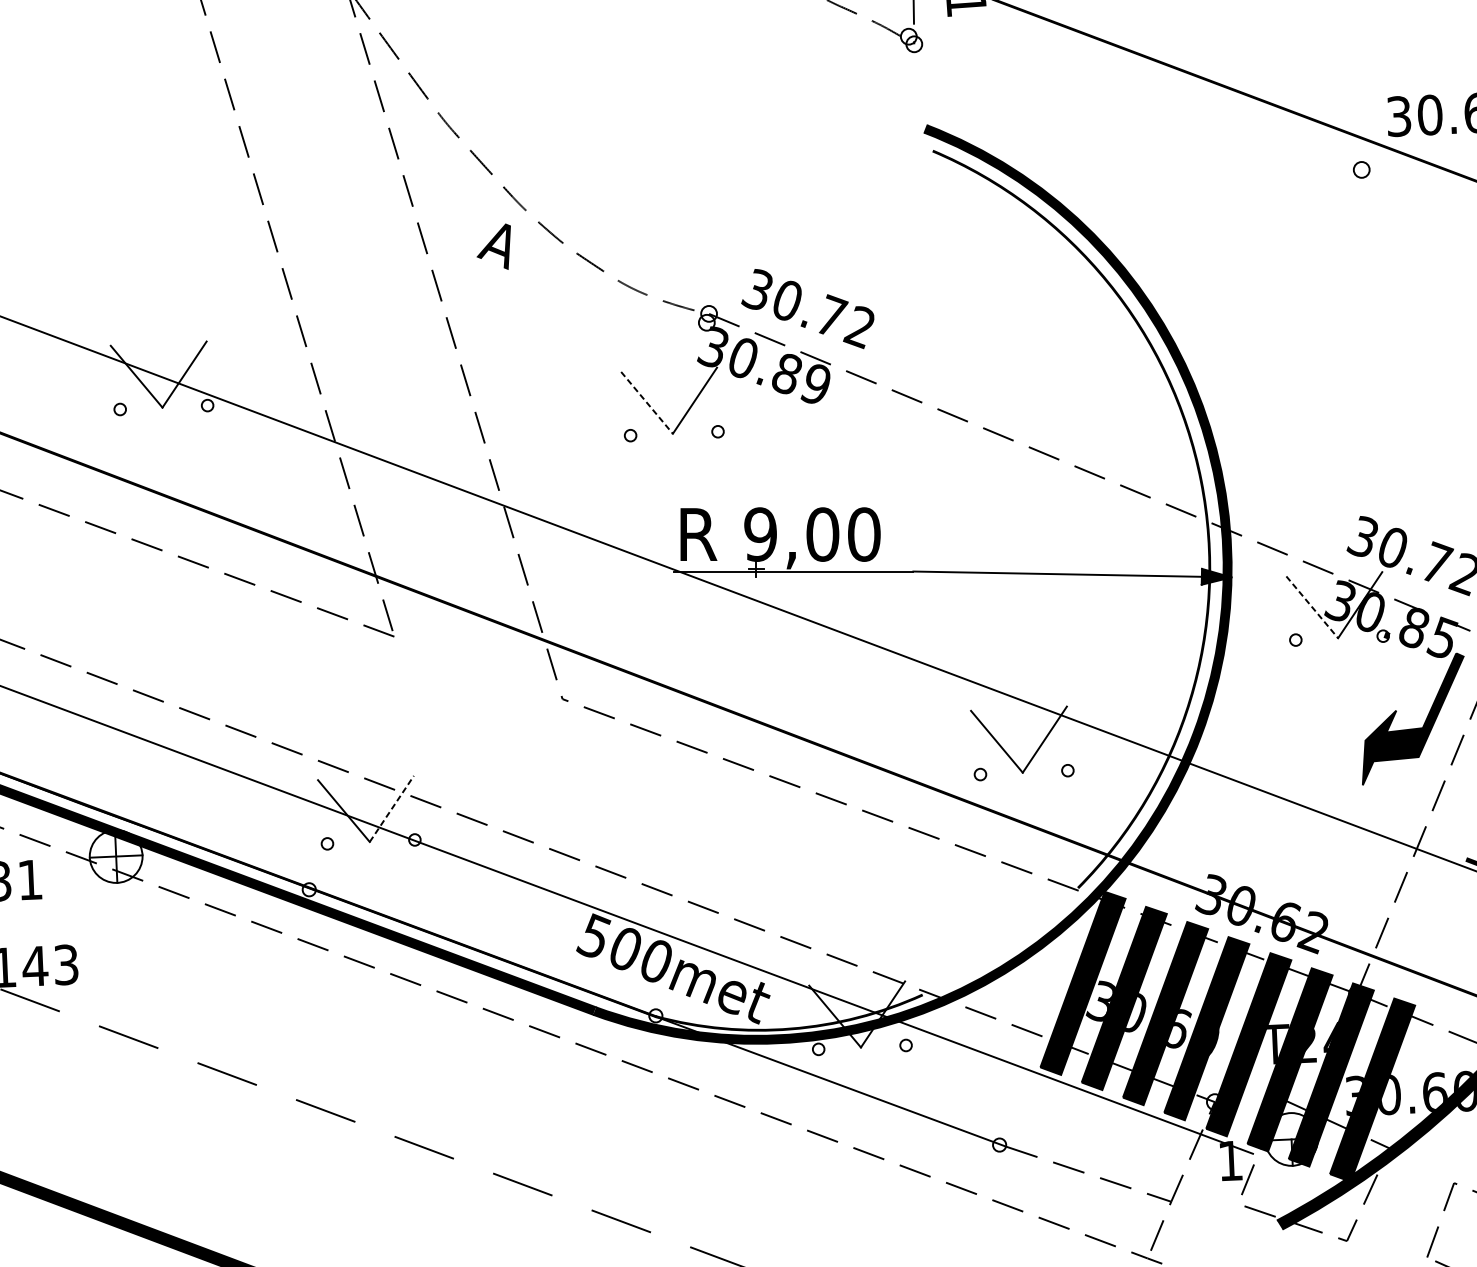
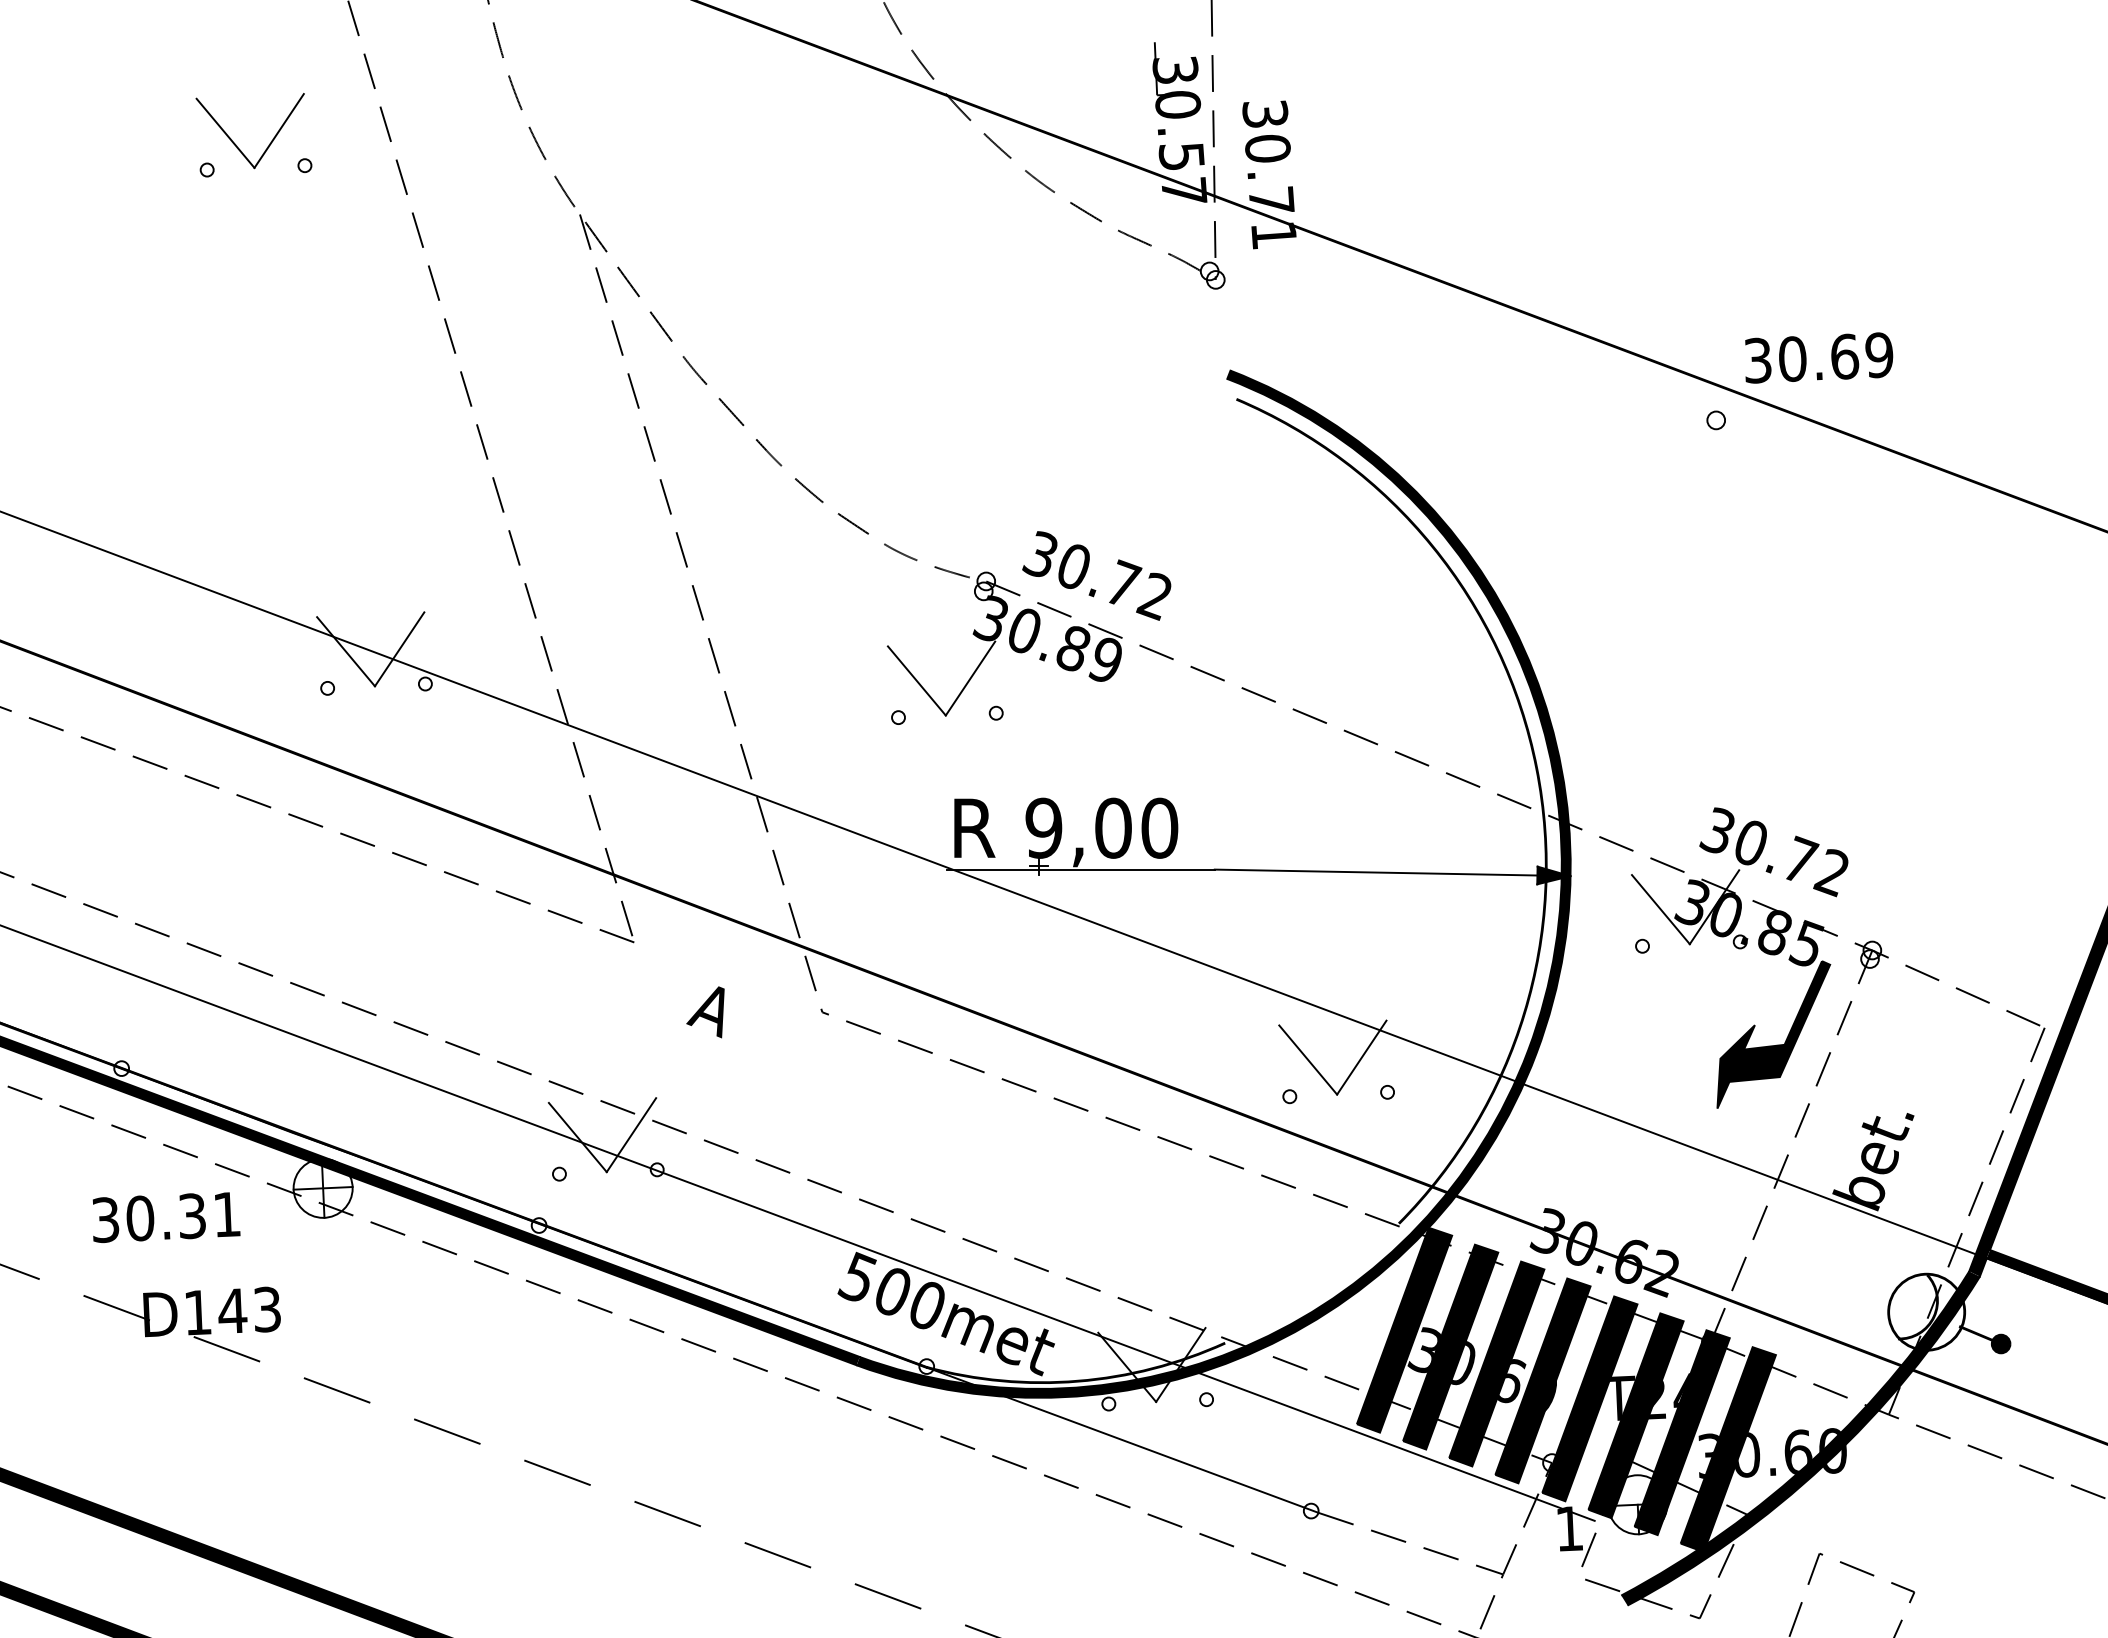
text: (493, 246) -> (705, 1012), moved
line: (647, 403) -> (917, 681), dashed -> solid
line: (1312, 608) -> (1661, 910), dashed -> solid
line: (391, 808) -> (631, 1134), dashed -> solid

